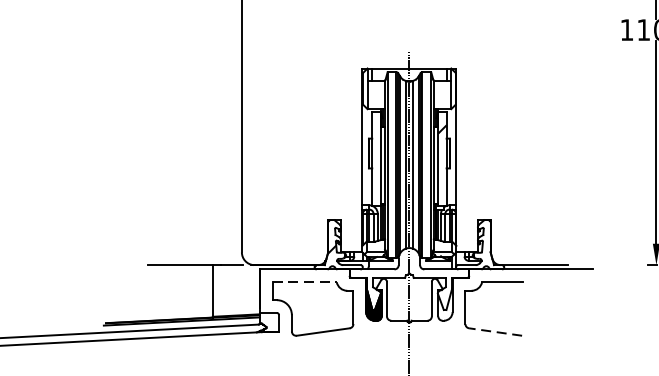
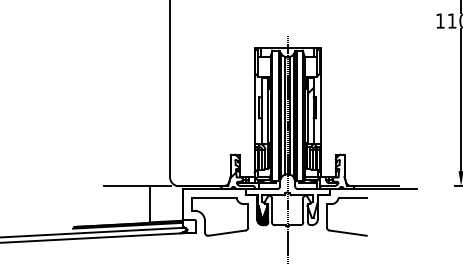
line: (305, 282) -> (214, 198), dashed -> solid
line: (496, 332) -> (348, 233), dashed -> solid

